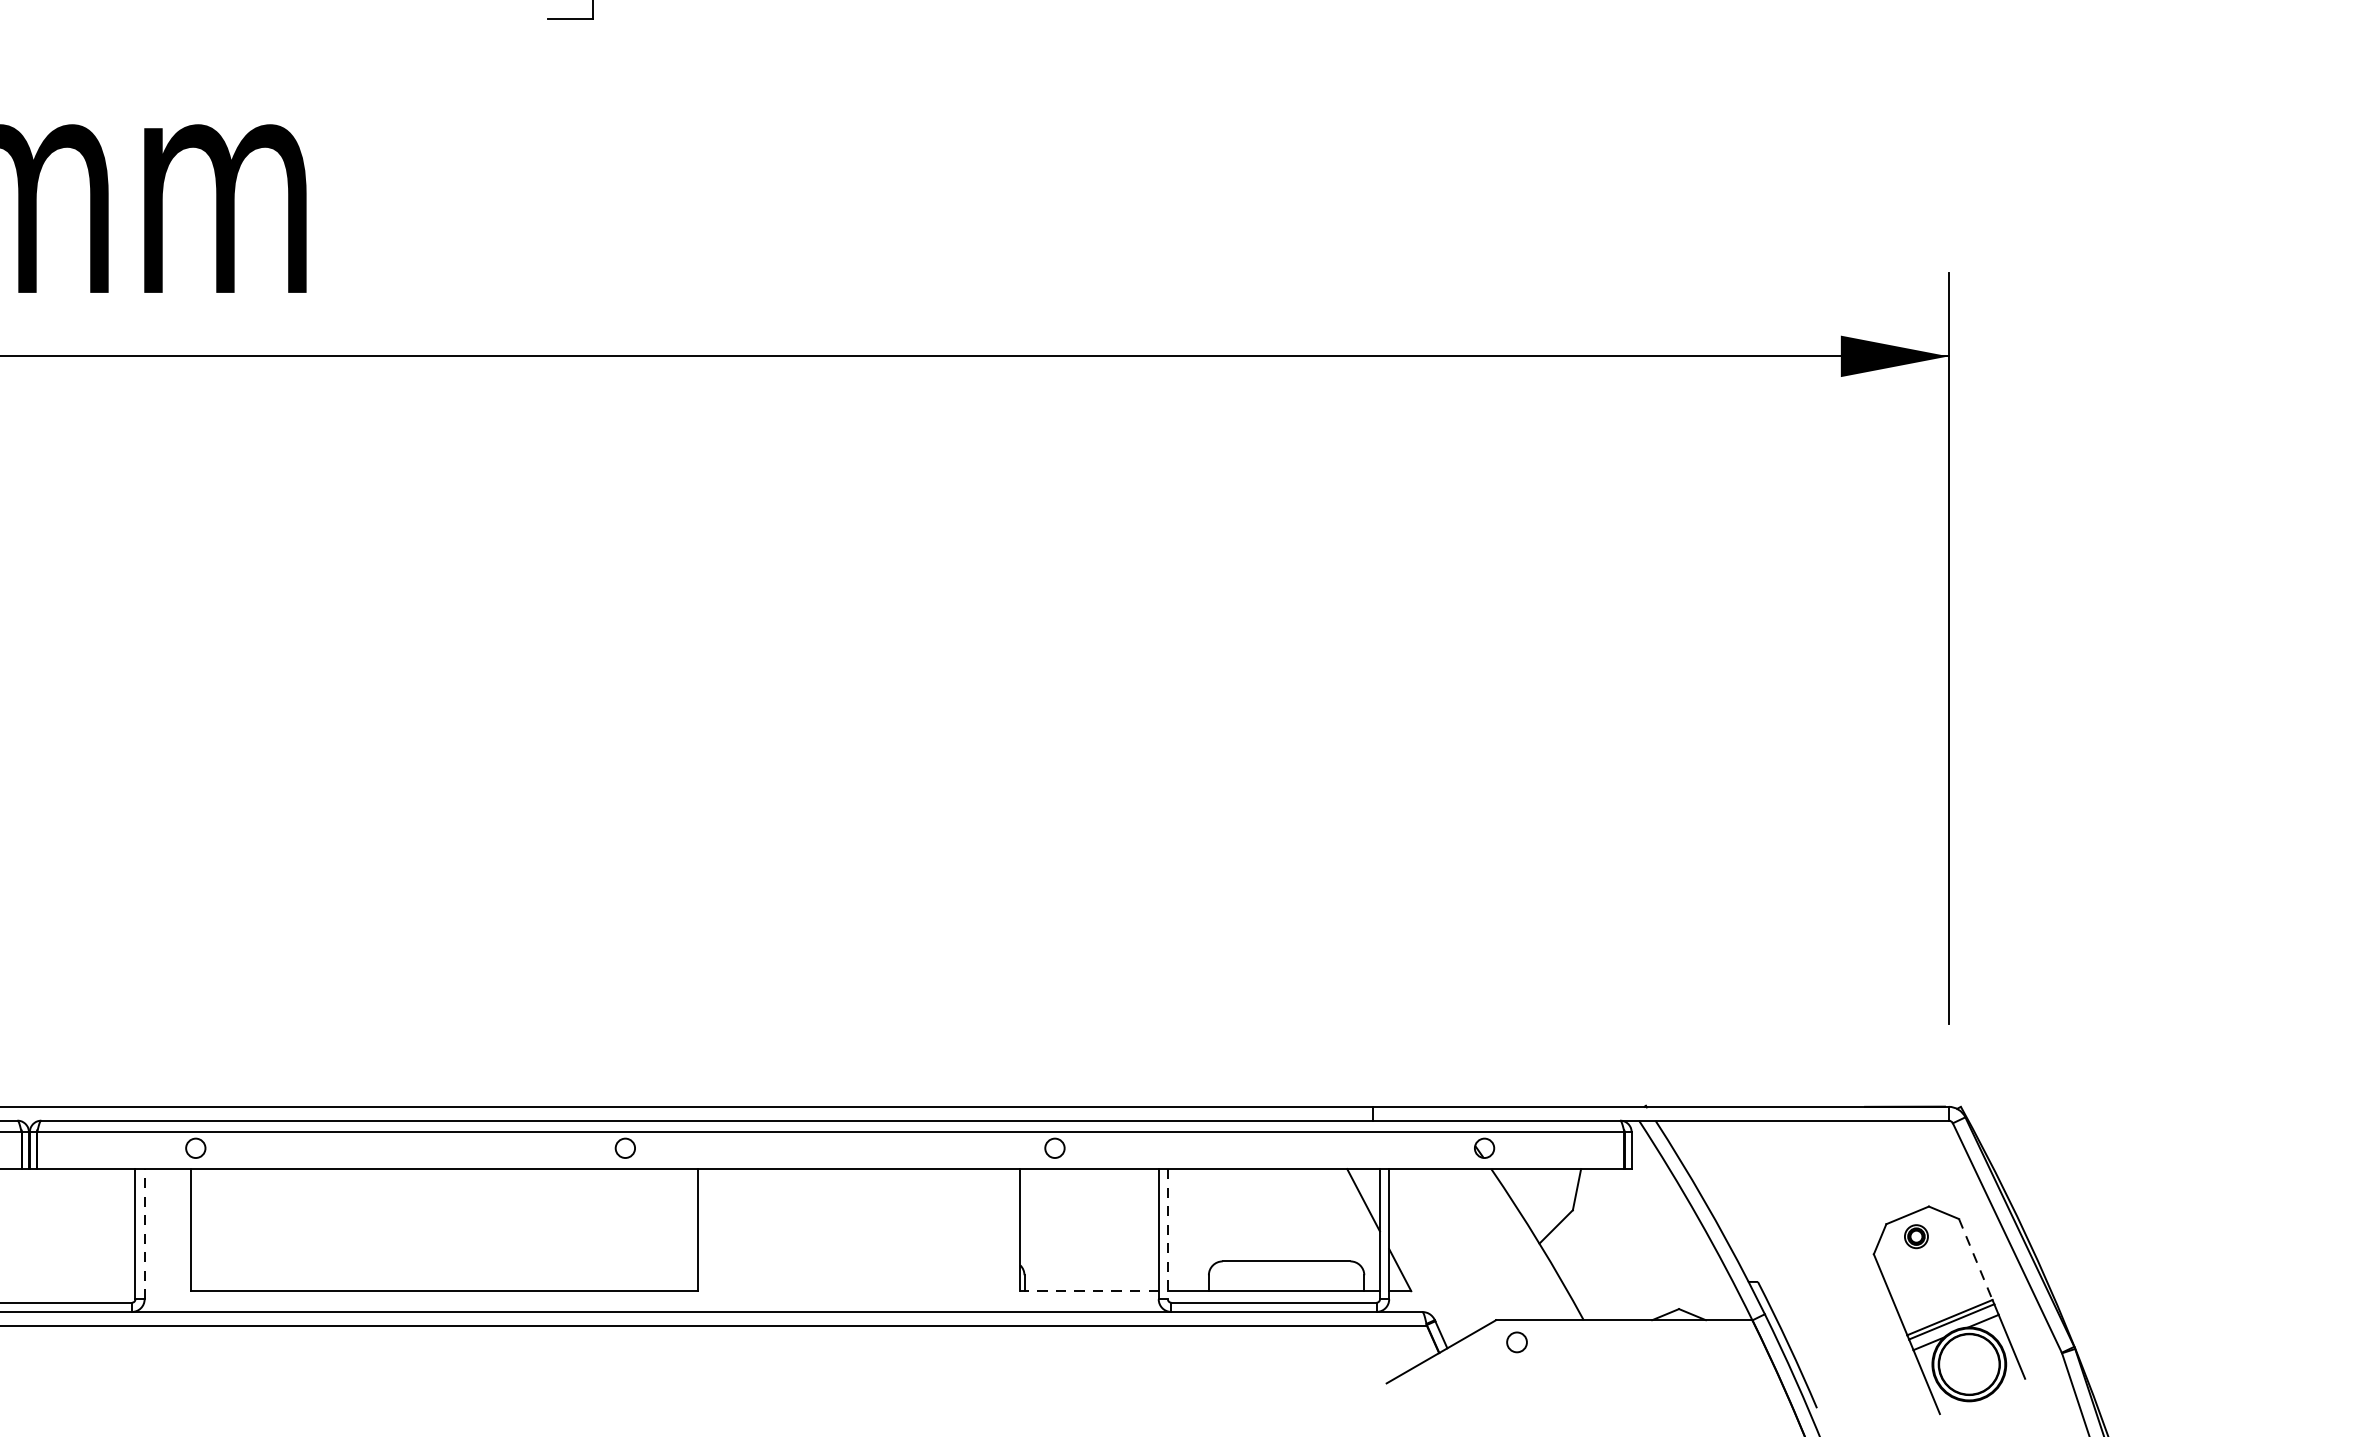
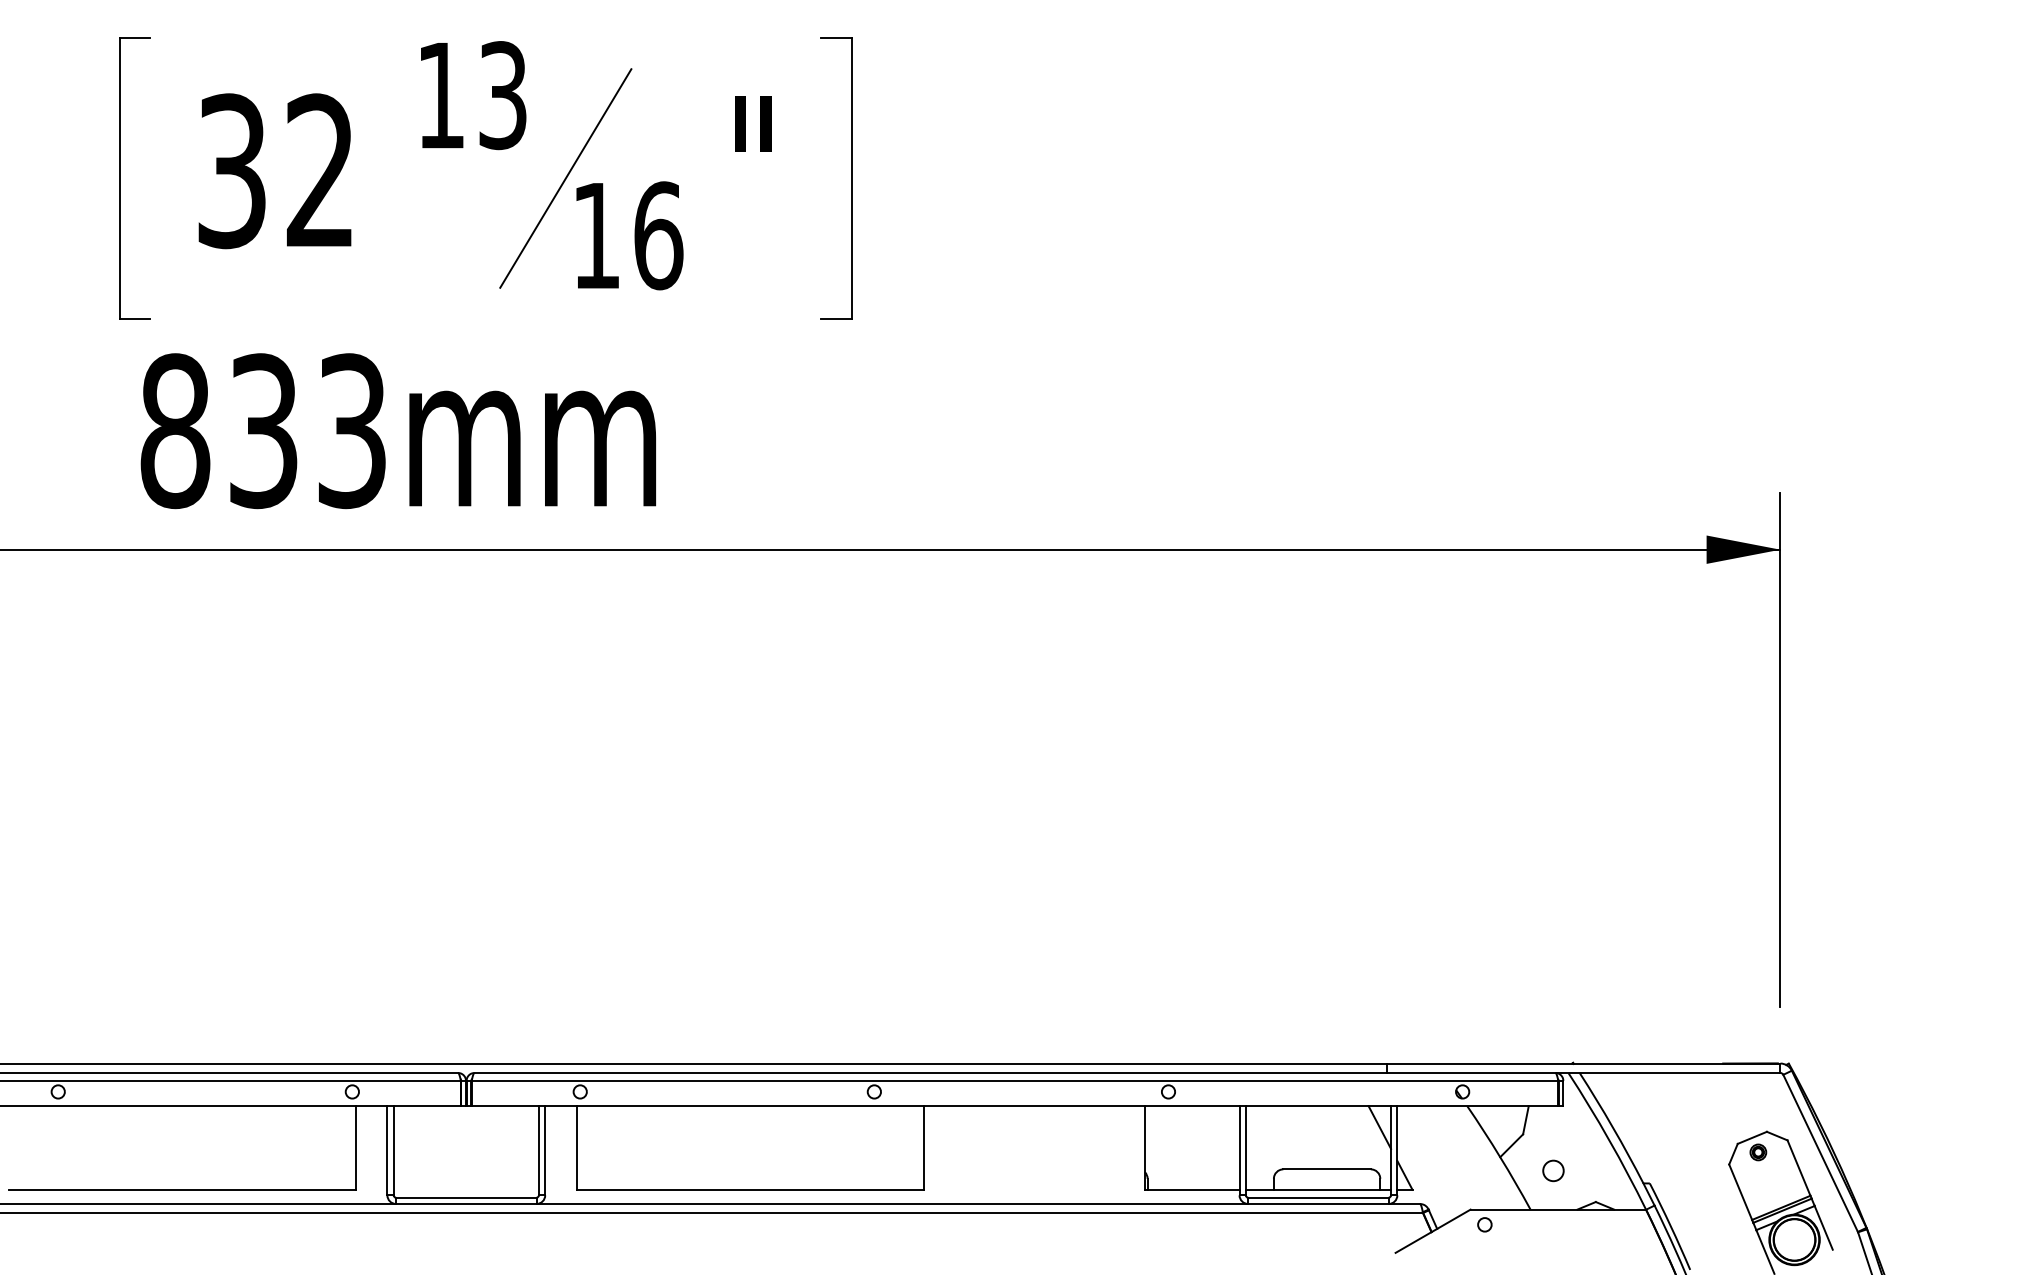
line: (145, 1233) -> (545, 1150), dashed -> solid
line: (1167, 1233) -> (1245, 1150), dashed -> solid
line: (1976, 1260) -> (1799, 1168), dashed -> solid
circle: (1617, 1263) -> (1553, 1170), added
line: (1088, 1290) -> (1191, 1189), dashed -> solid

